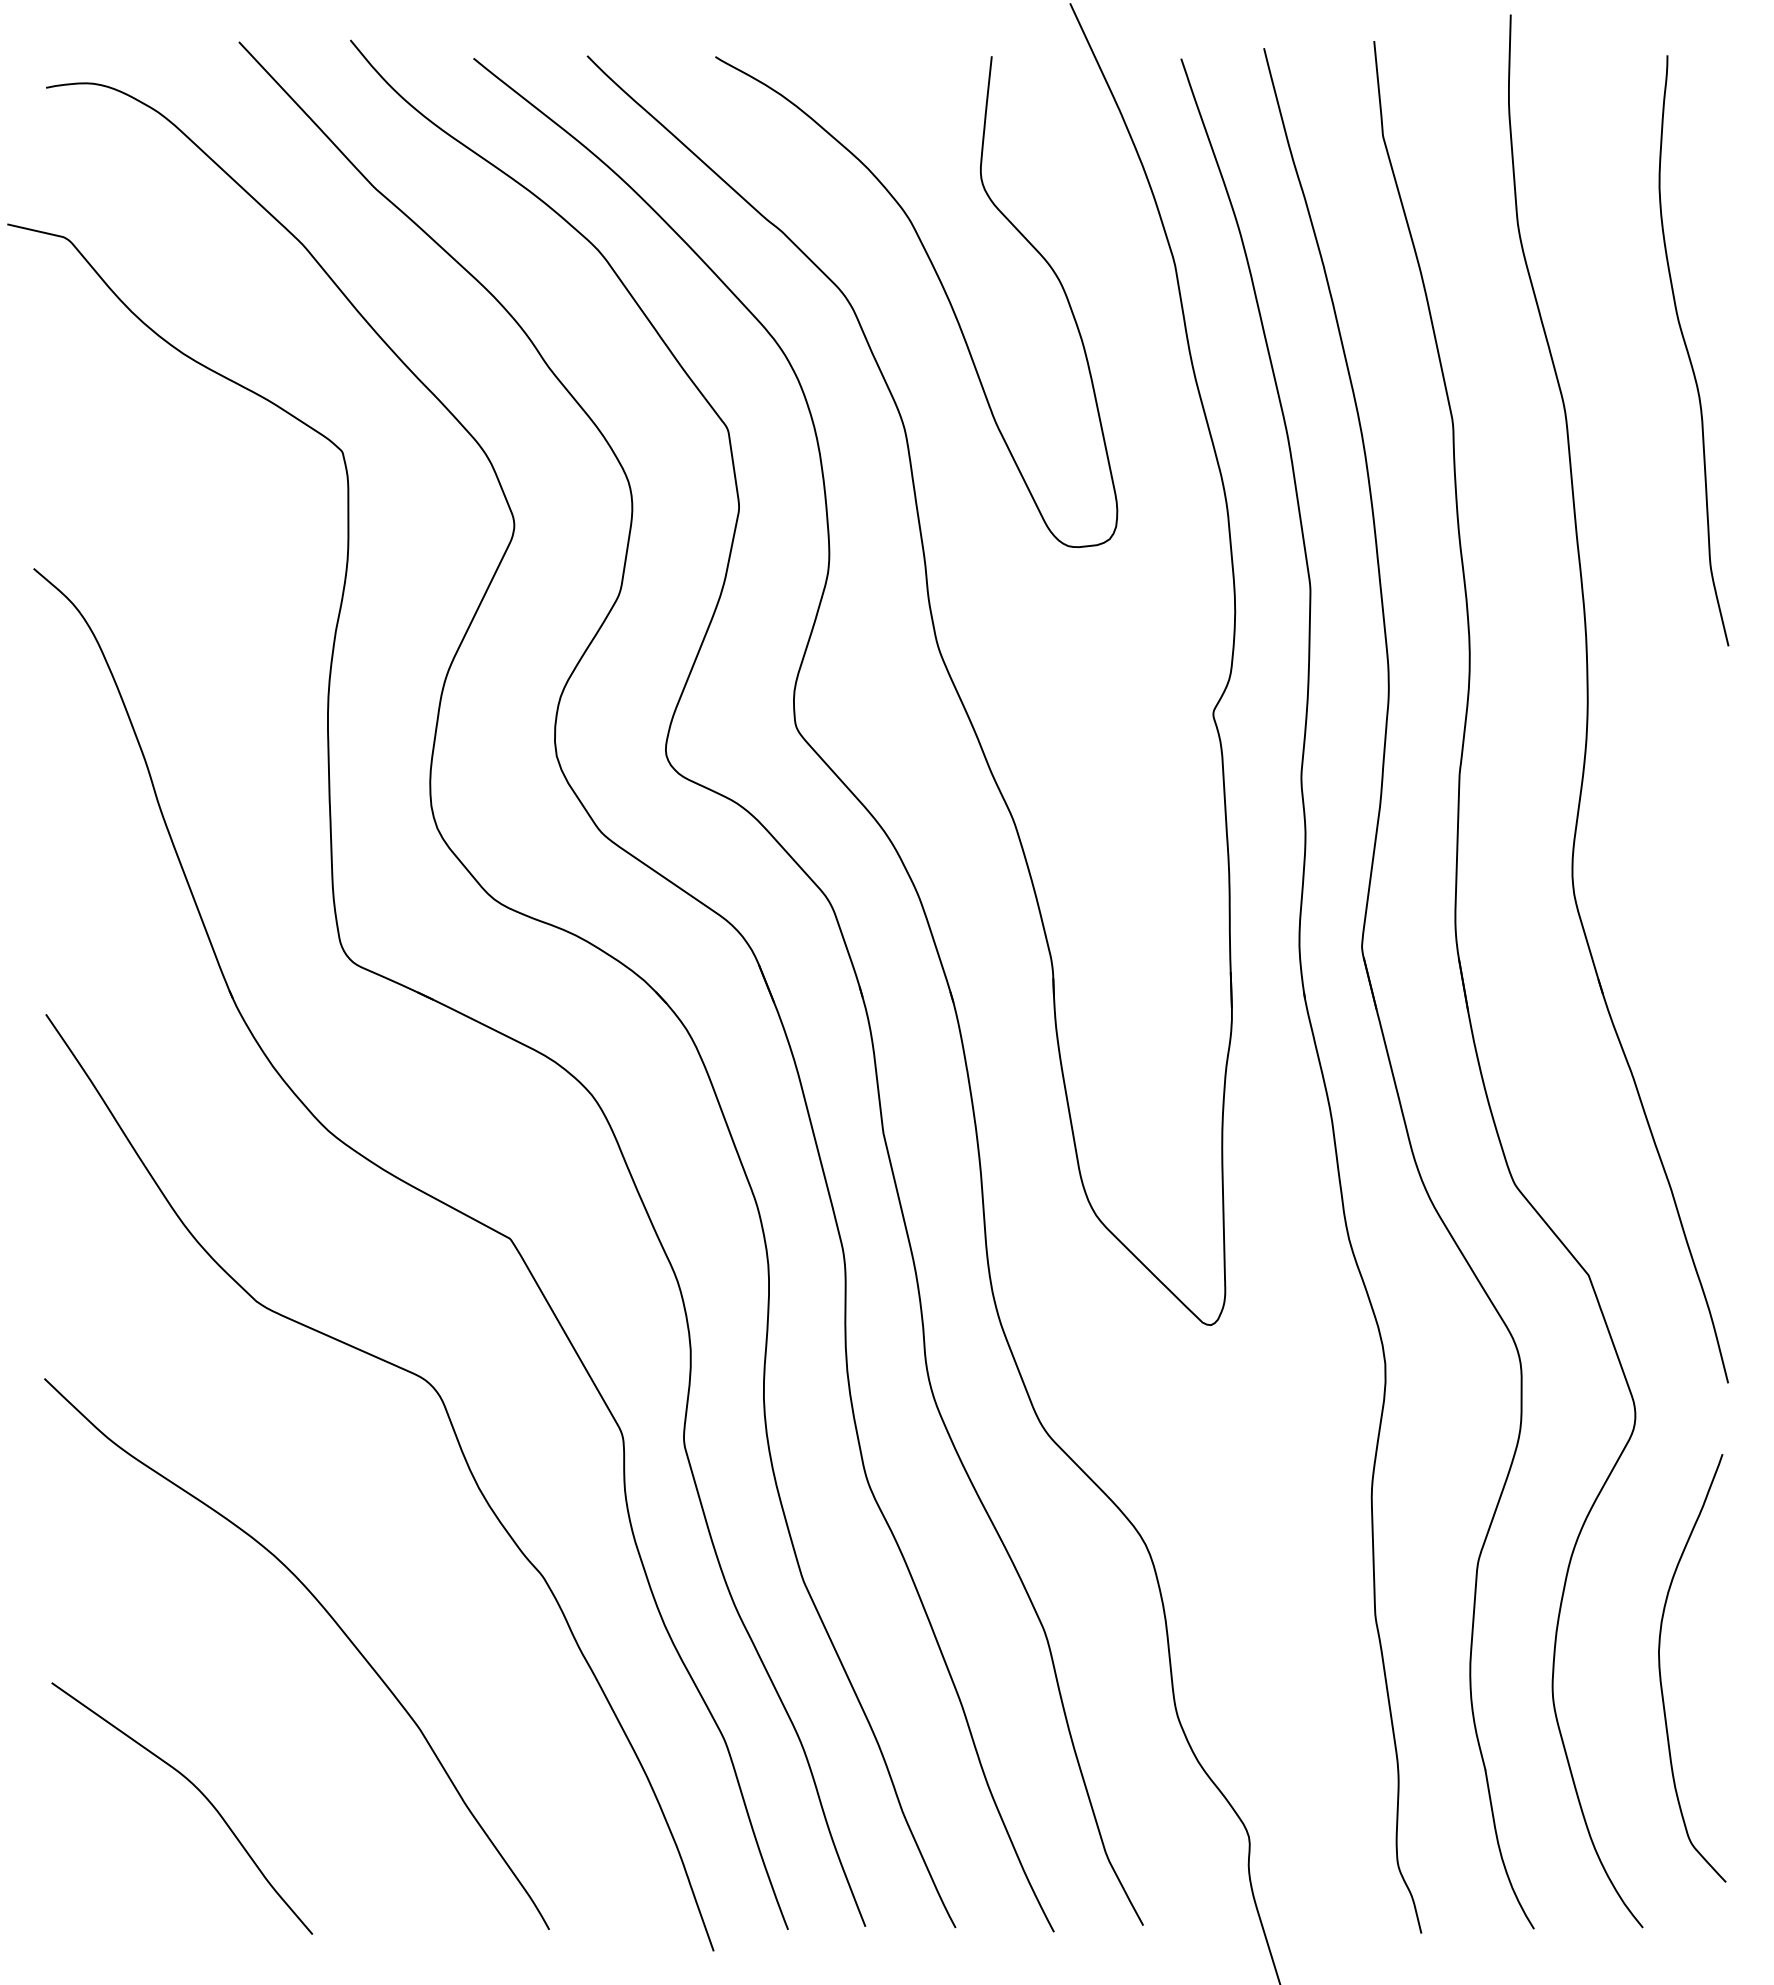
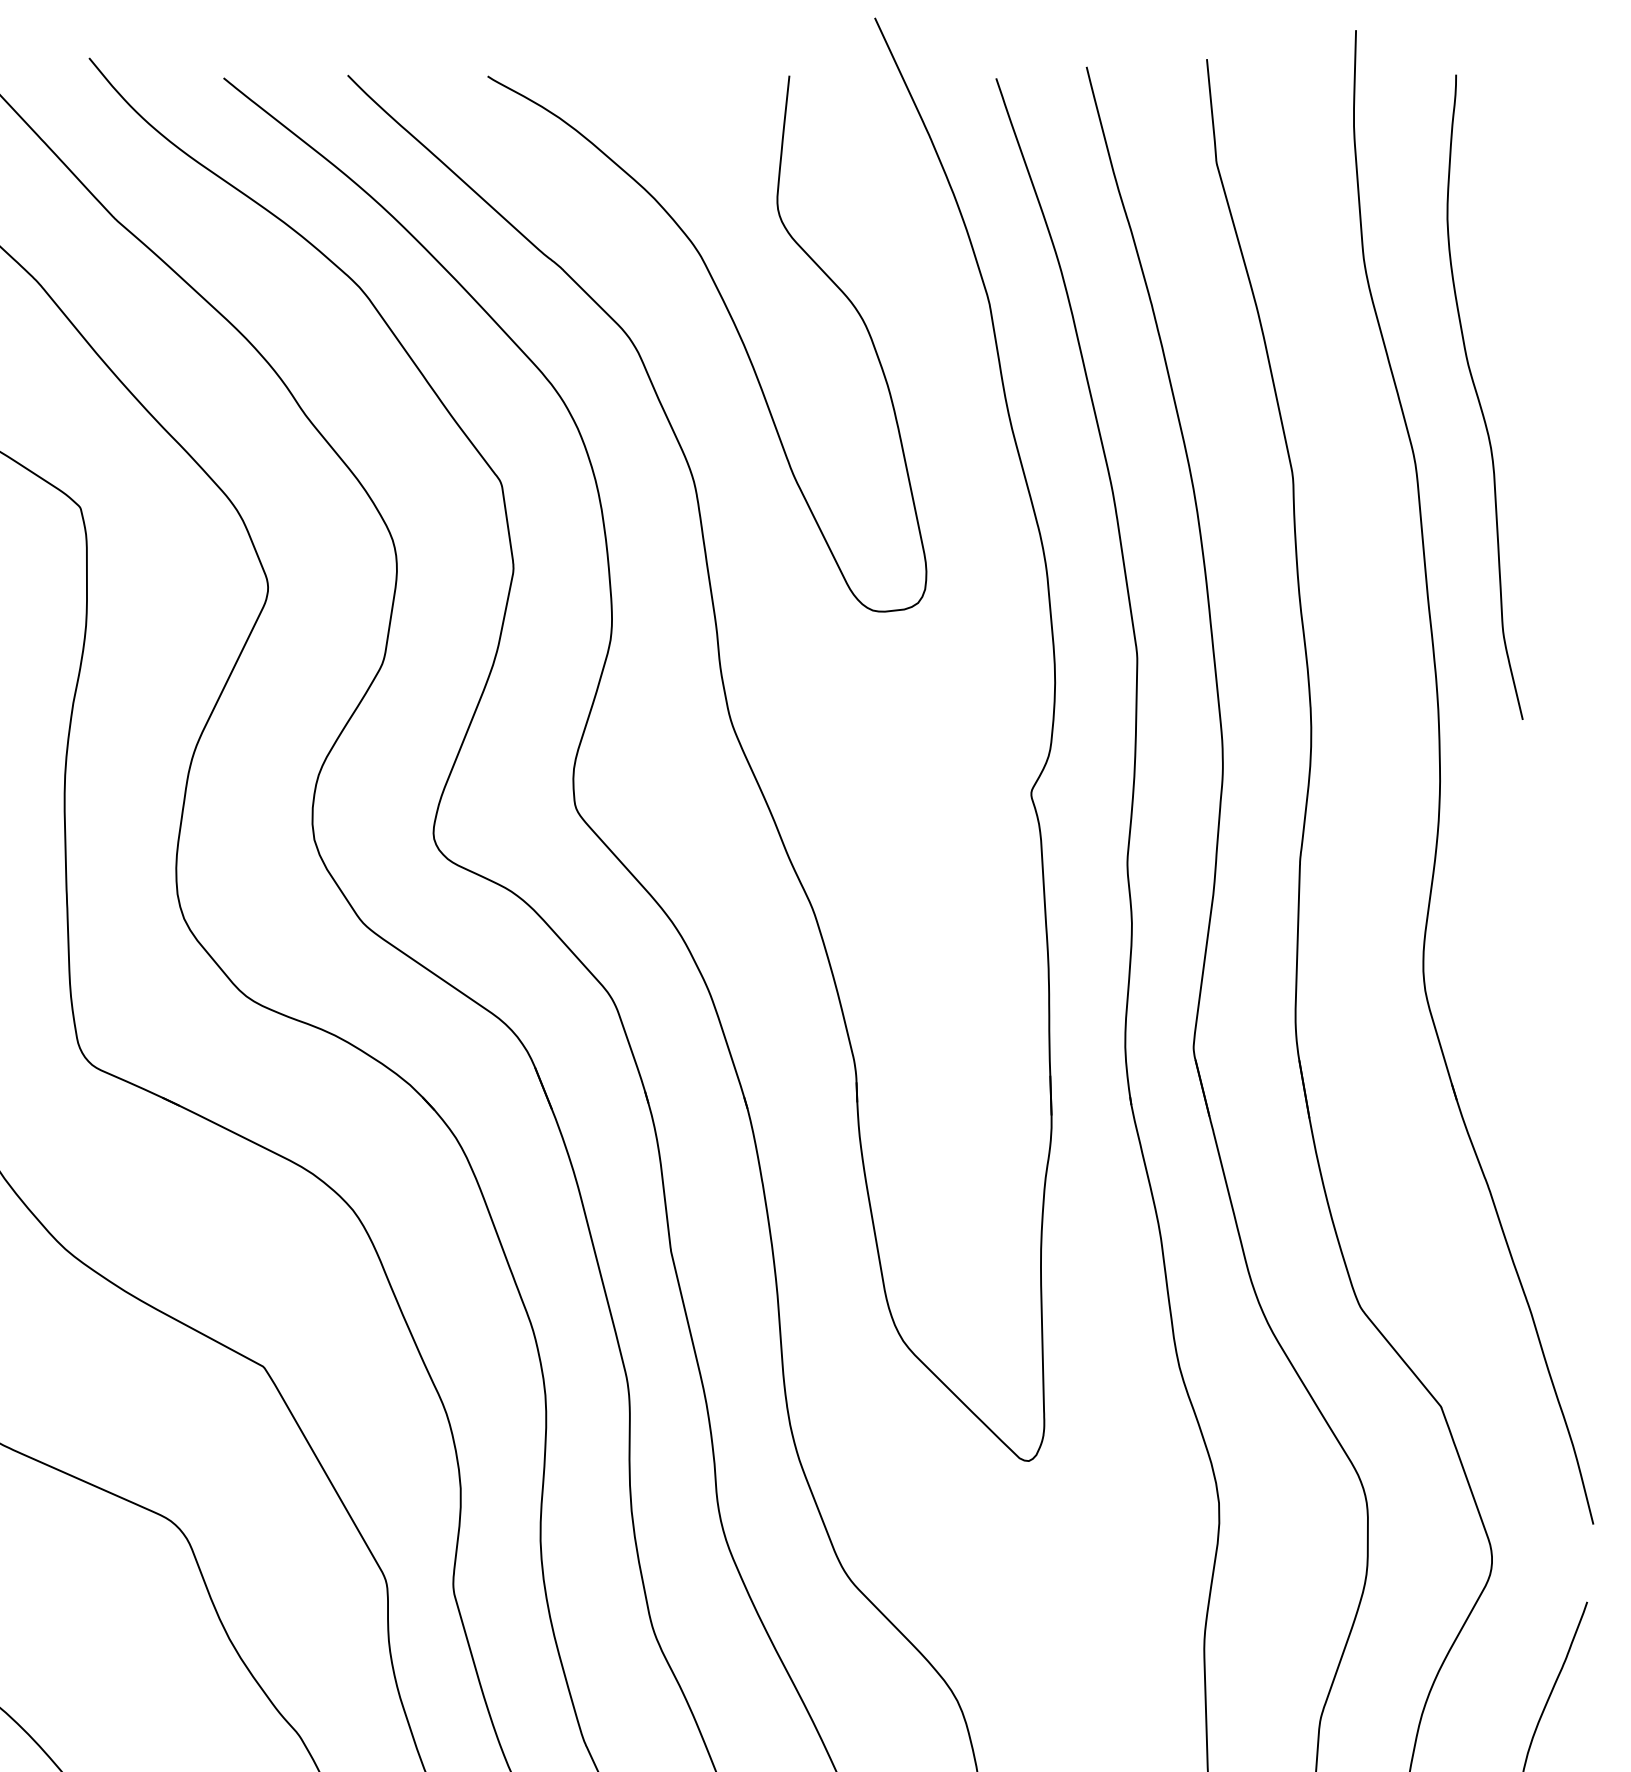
curve: (1688, 350) -> (1479, 396), moved

